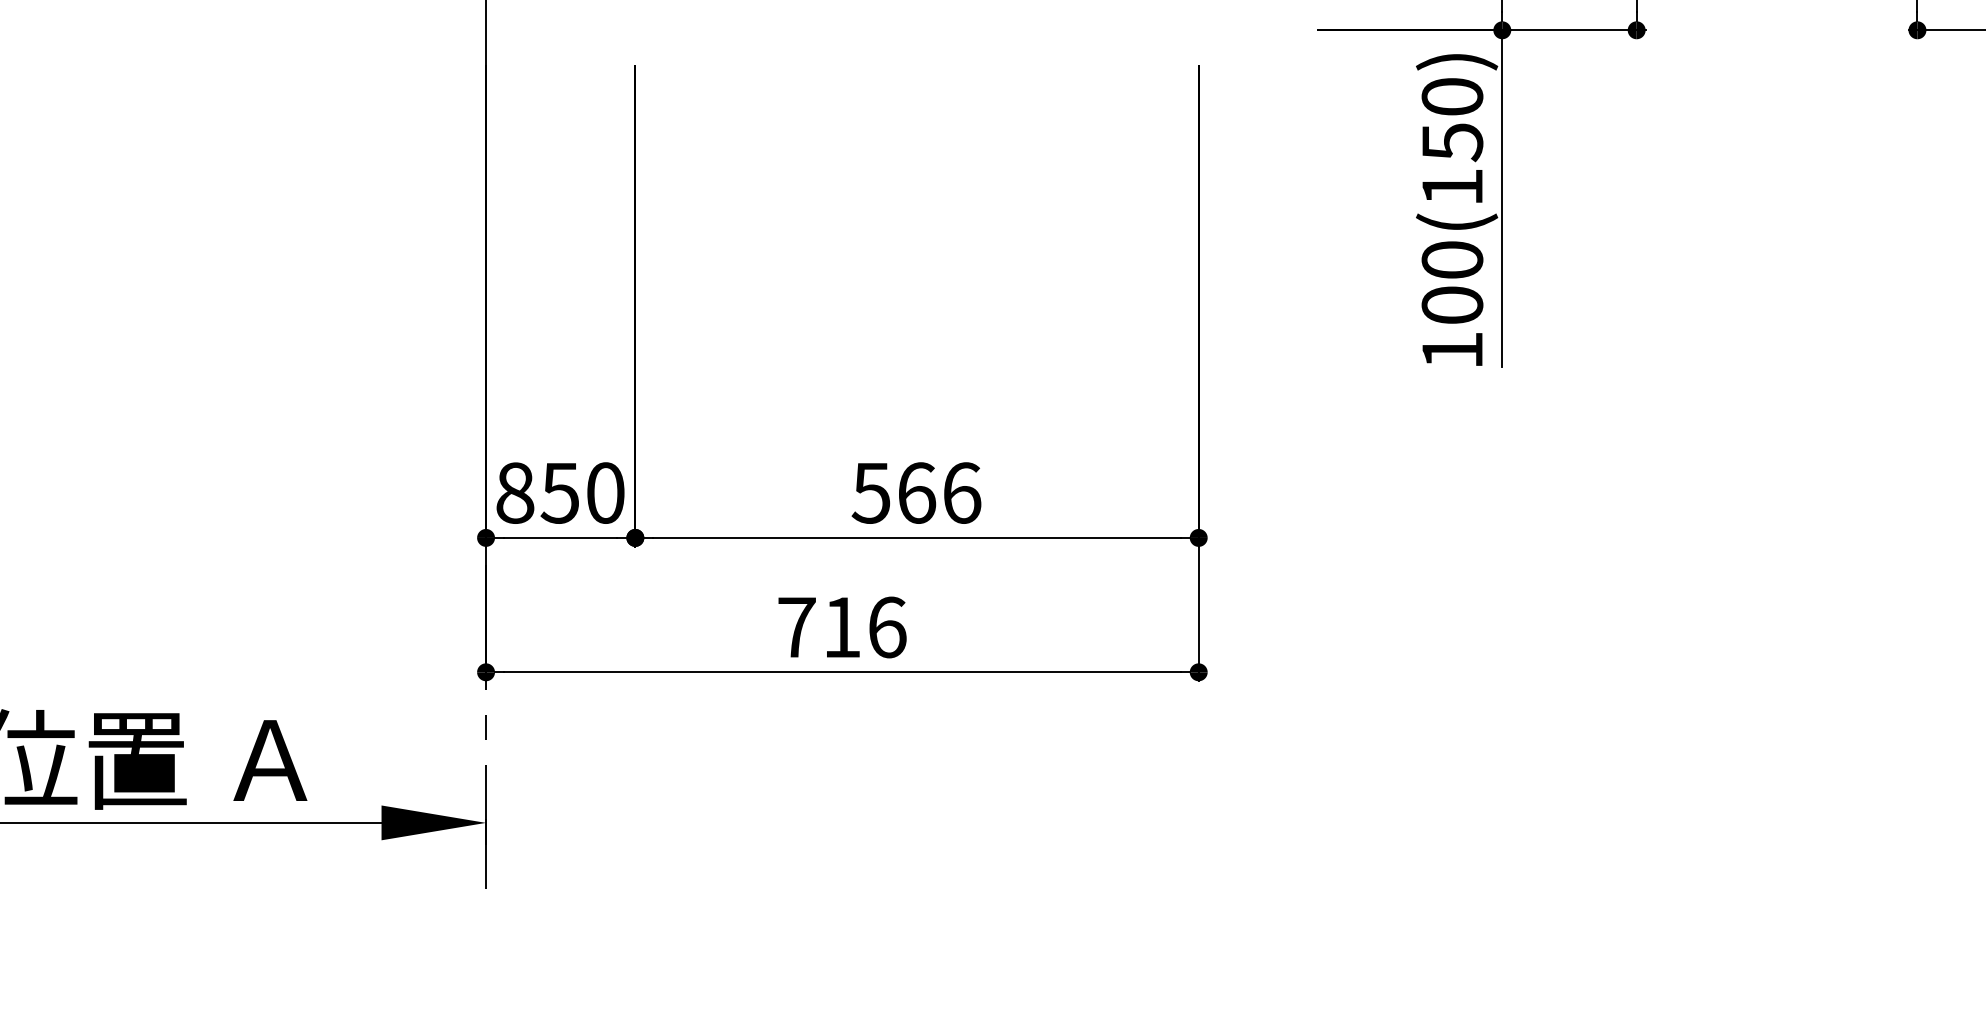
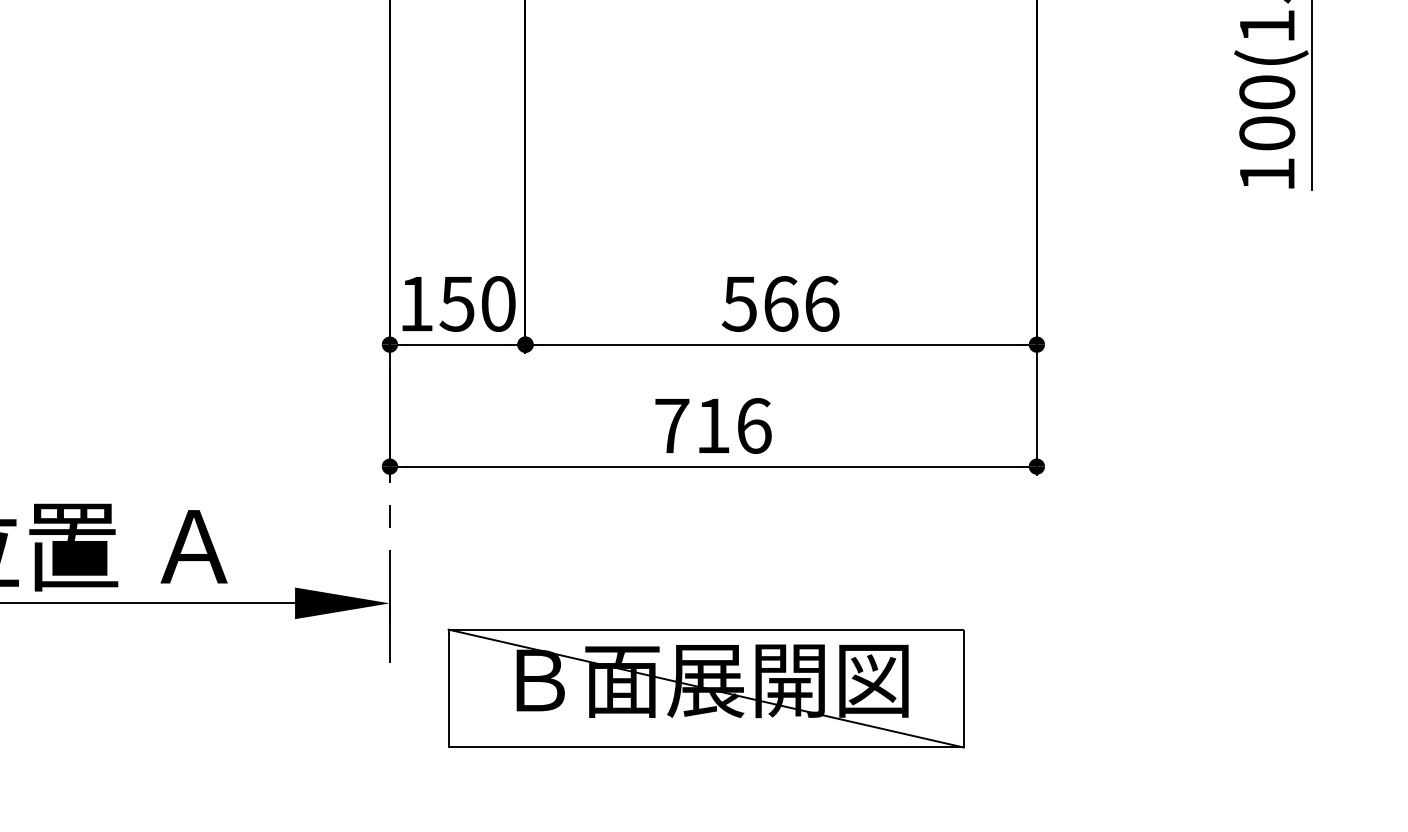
text: (515, 492) -> (416, 303), 850 -> 150
part: (834, 916) -> (706, 688), added

